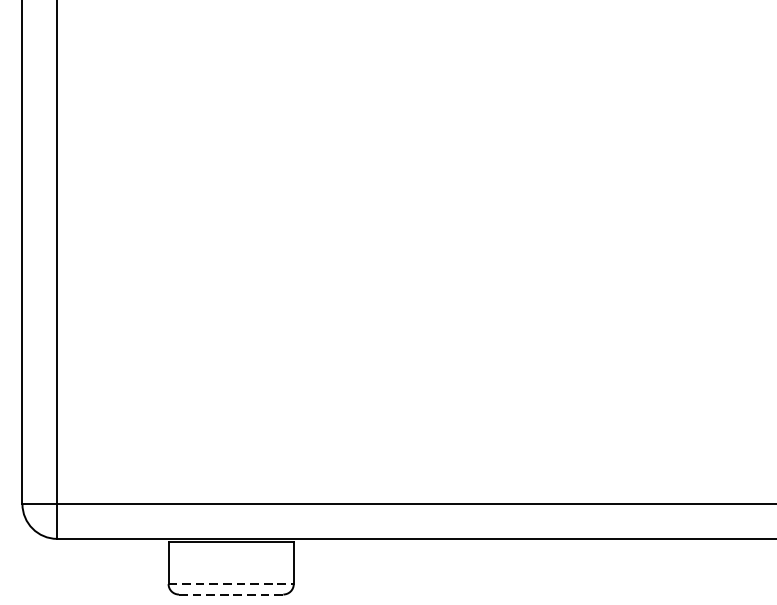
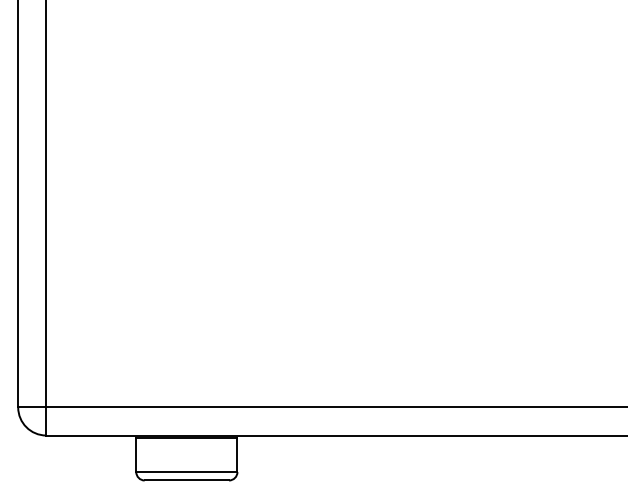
line: (230, 584) -> (186, 472), dashed -> solid
line: (231, 594) -> (187, 480), dashed -> solid

